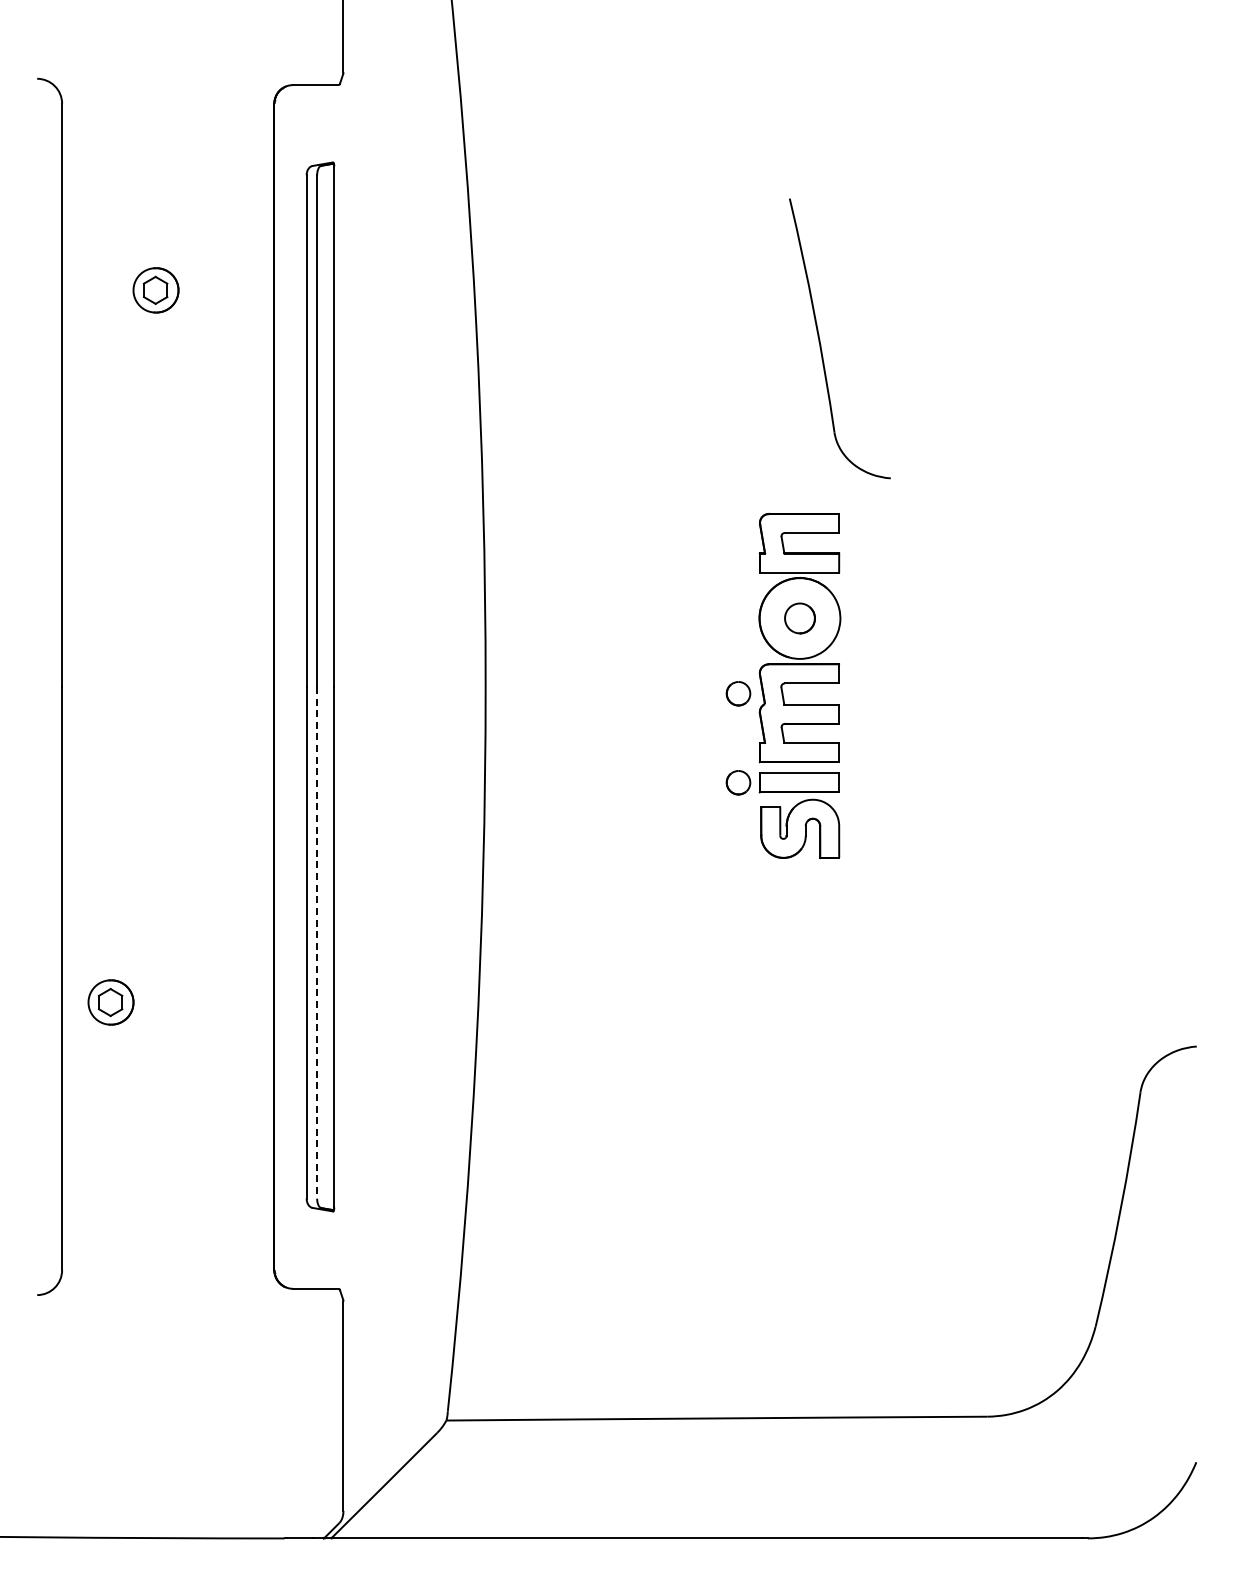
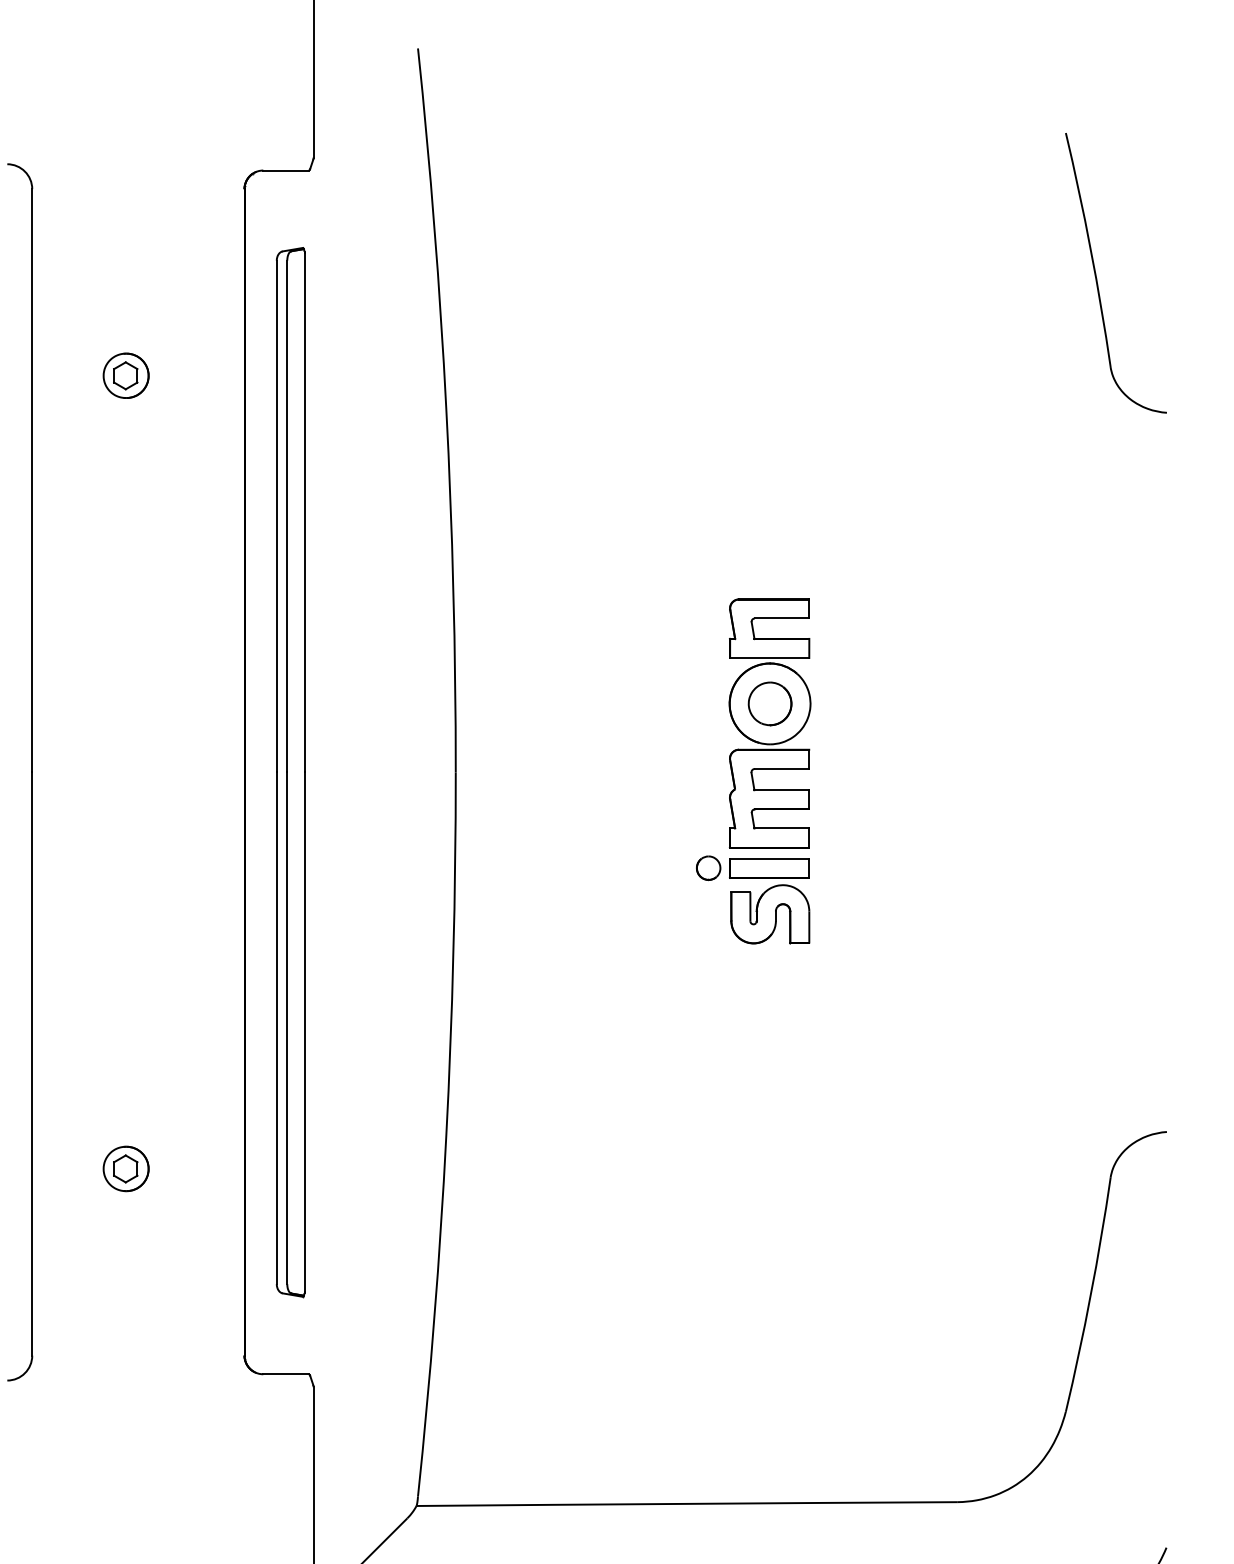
part: (821, 344) -> (1097, 278), moved
part: (799, 618) -> (769, 703), size x1.43
part: (738, 693) -> (708, 778), removed
line: (317, 942) -> (287, 1027), dashed -> solid
part: (110, 1002) -> (125, 1168), moved

